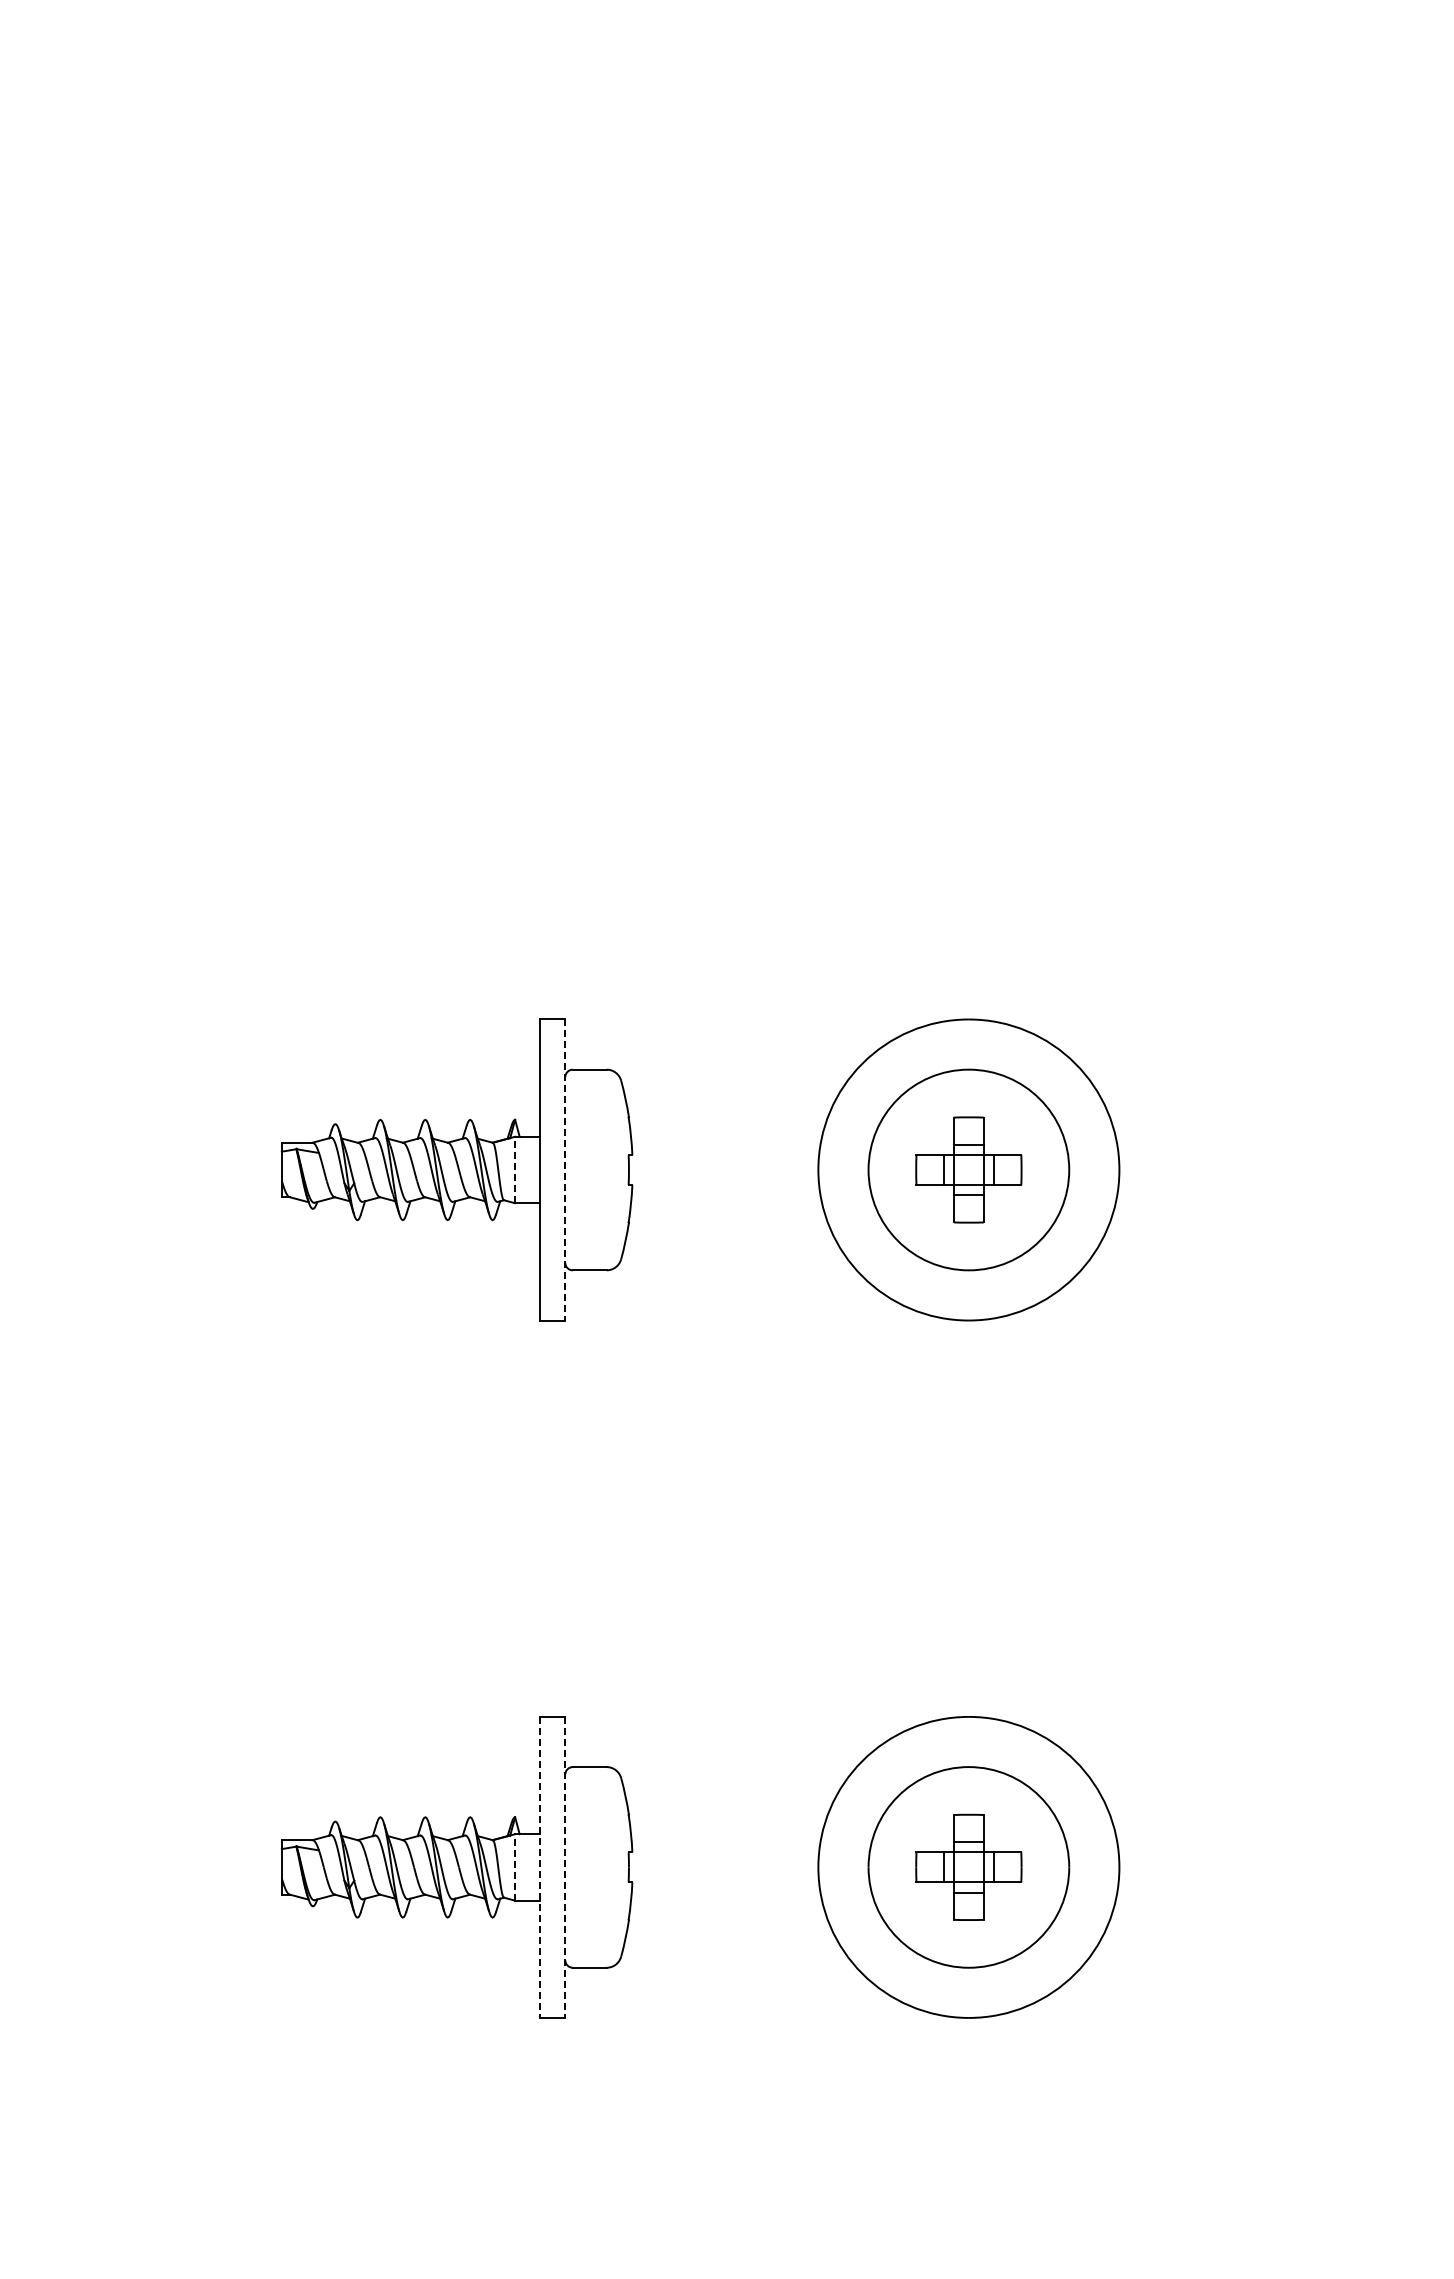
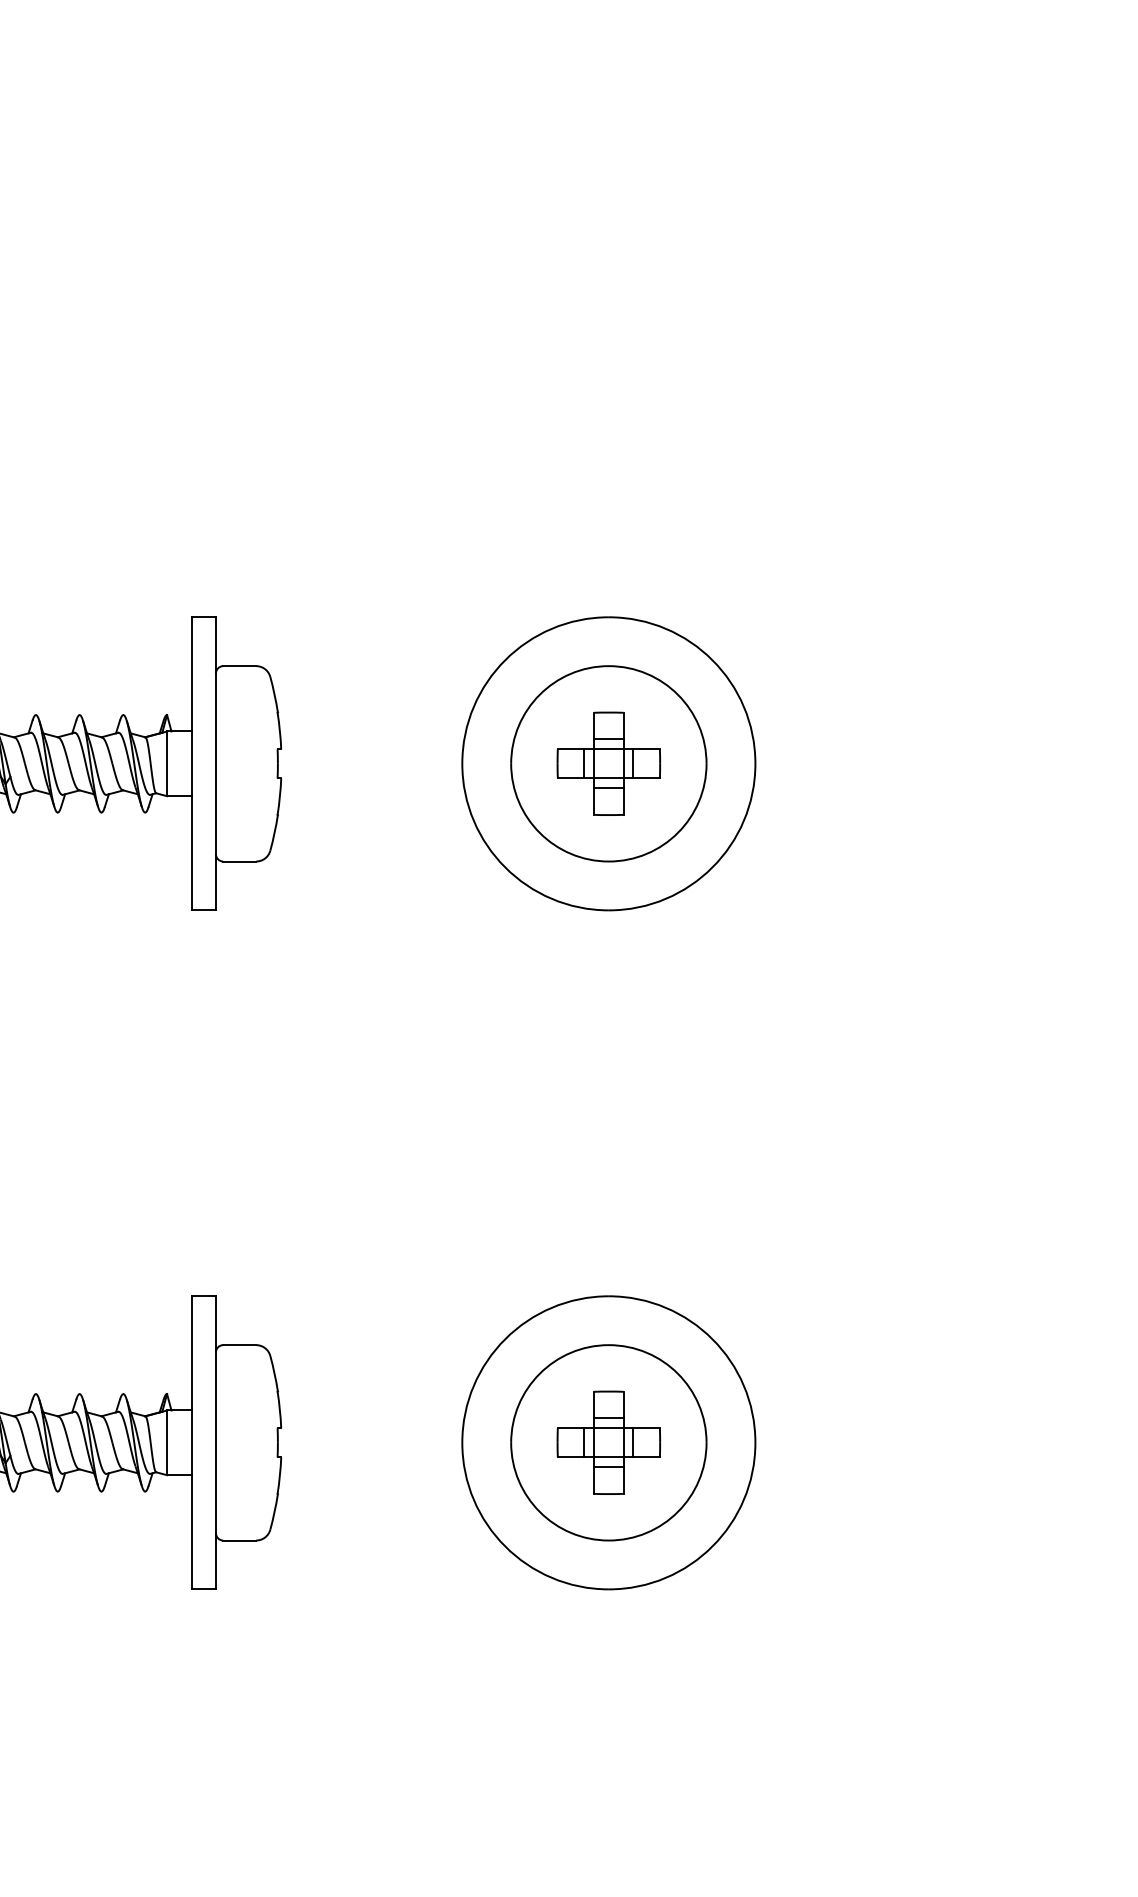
line: (515, 1169) -> (167, 763), dashed -> solid
line: (565, 1170) -> (216, 764), dashed -> solid
line: (515, 1866) -> (167, 1441), dashed -> solid
line: (540, 1867) -> (191, 1442), dashed -> solid
line: (565, 1867) -> (216, 1442), dashed -> solid

